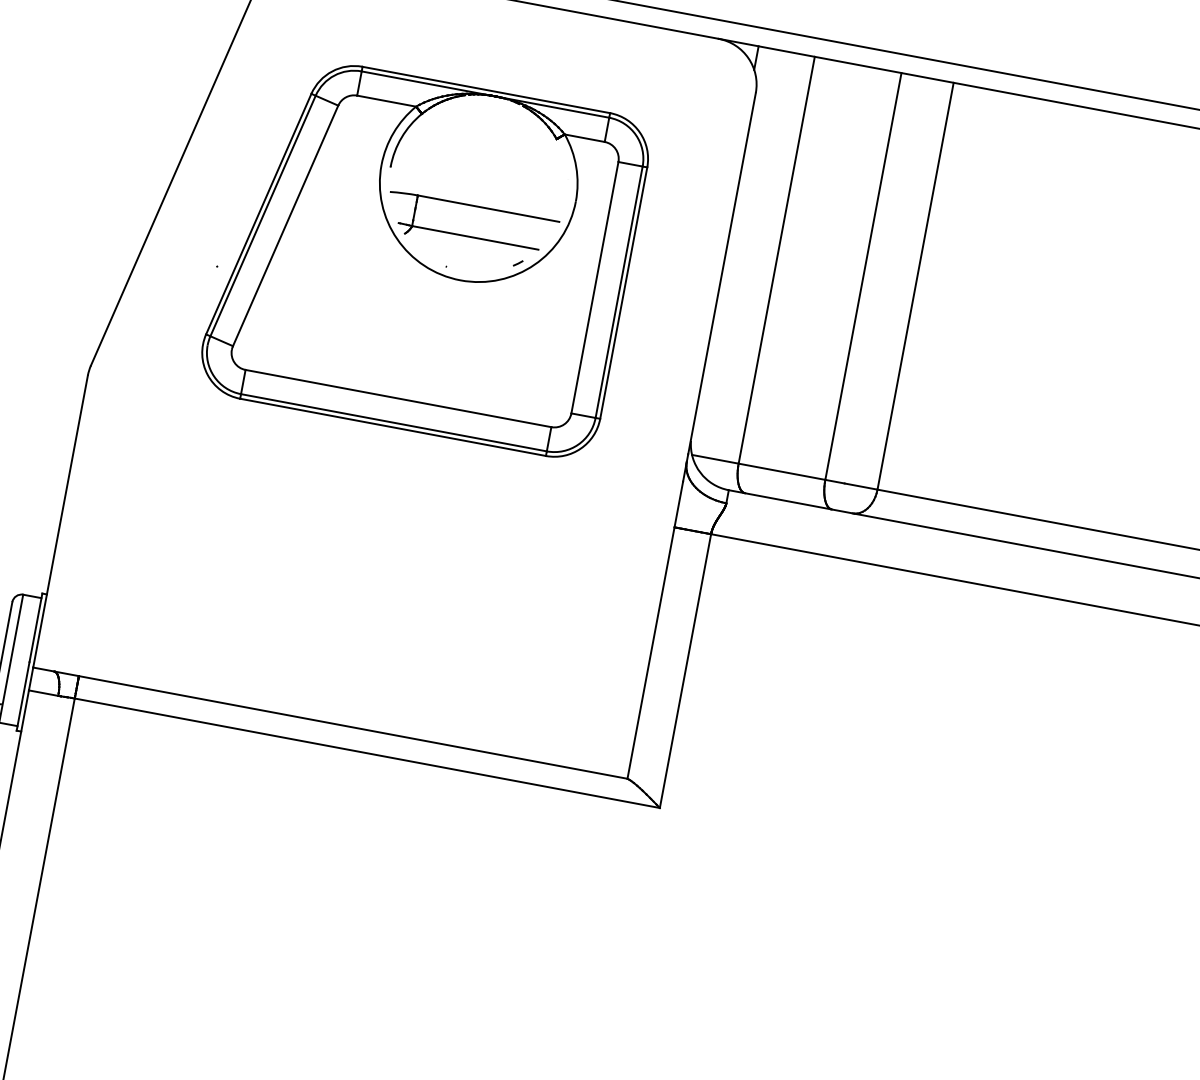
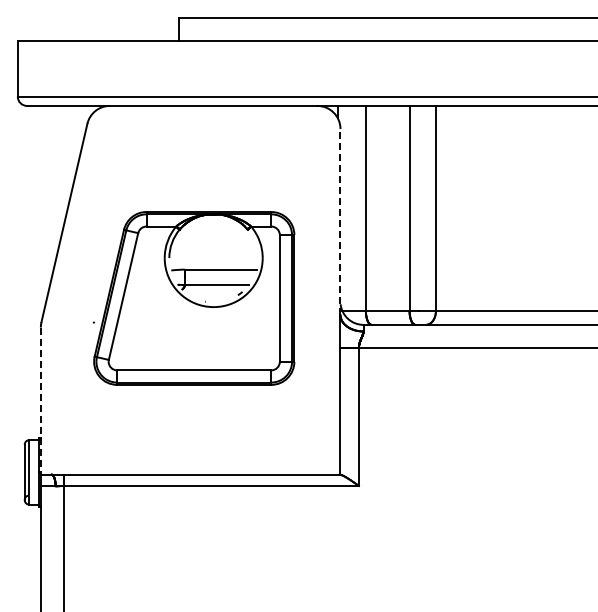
part: (423, 255) -> (193, 298), moved
line: (721, 276) -> (340, 221), solid -> dashed
line: (59, 522) -> (40, 401), solid -> dashed

